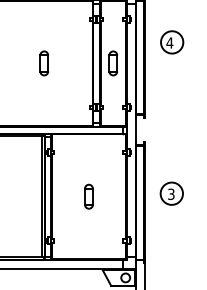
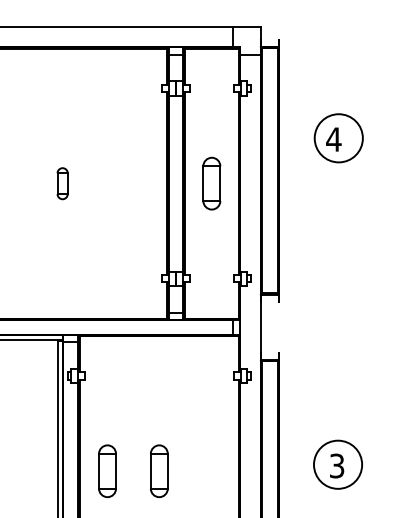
part: (43, 63) -> (61, 183), size x0.6
part: (64, 196) -> (106, 470), added

